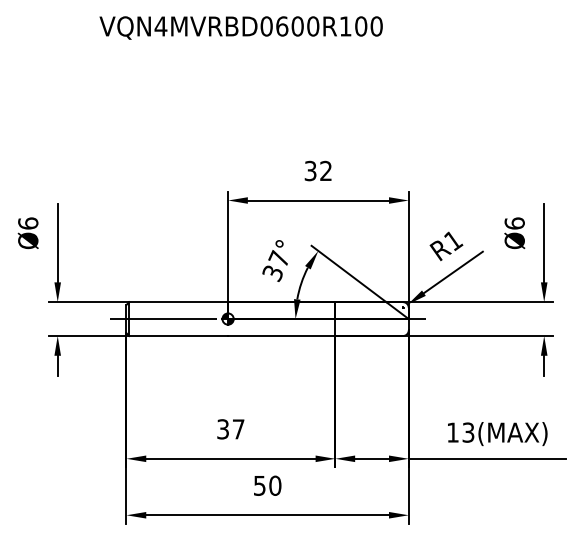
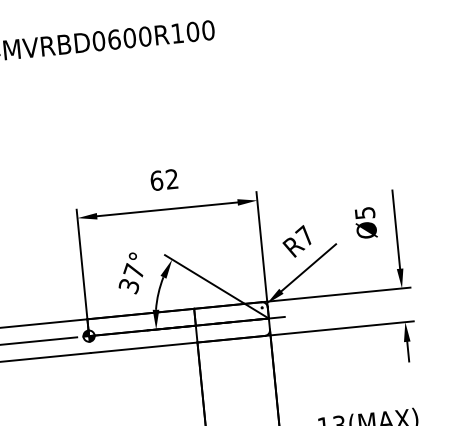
text: (310, 170) -> (156, 180), 32 -> 62
text: (514, 223) -> (364, 213), Ø6 -> Ø5
text: (453, 239) -> (305, 234), R1 -> R7

